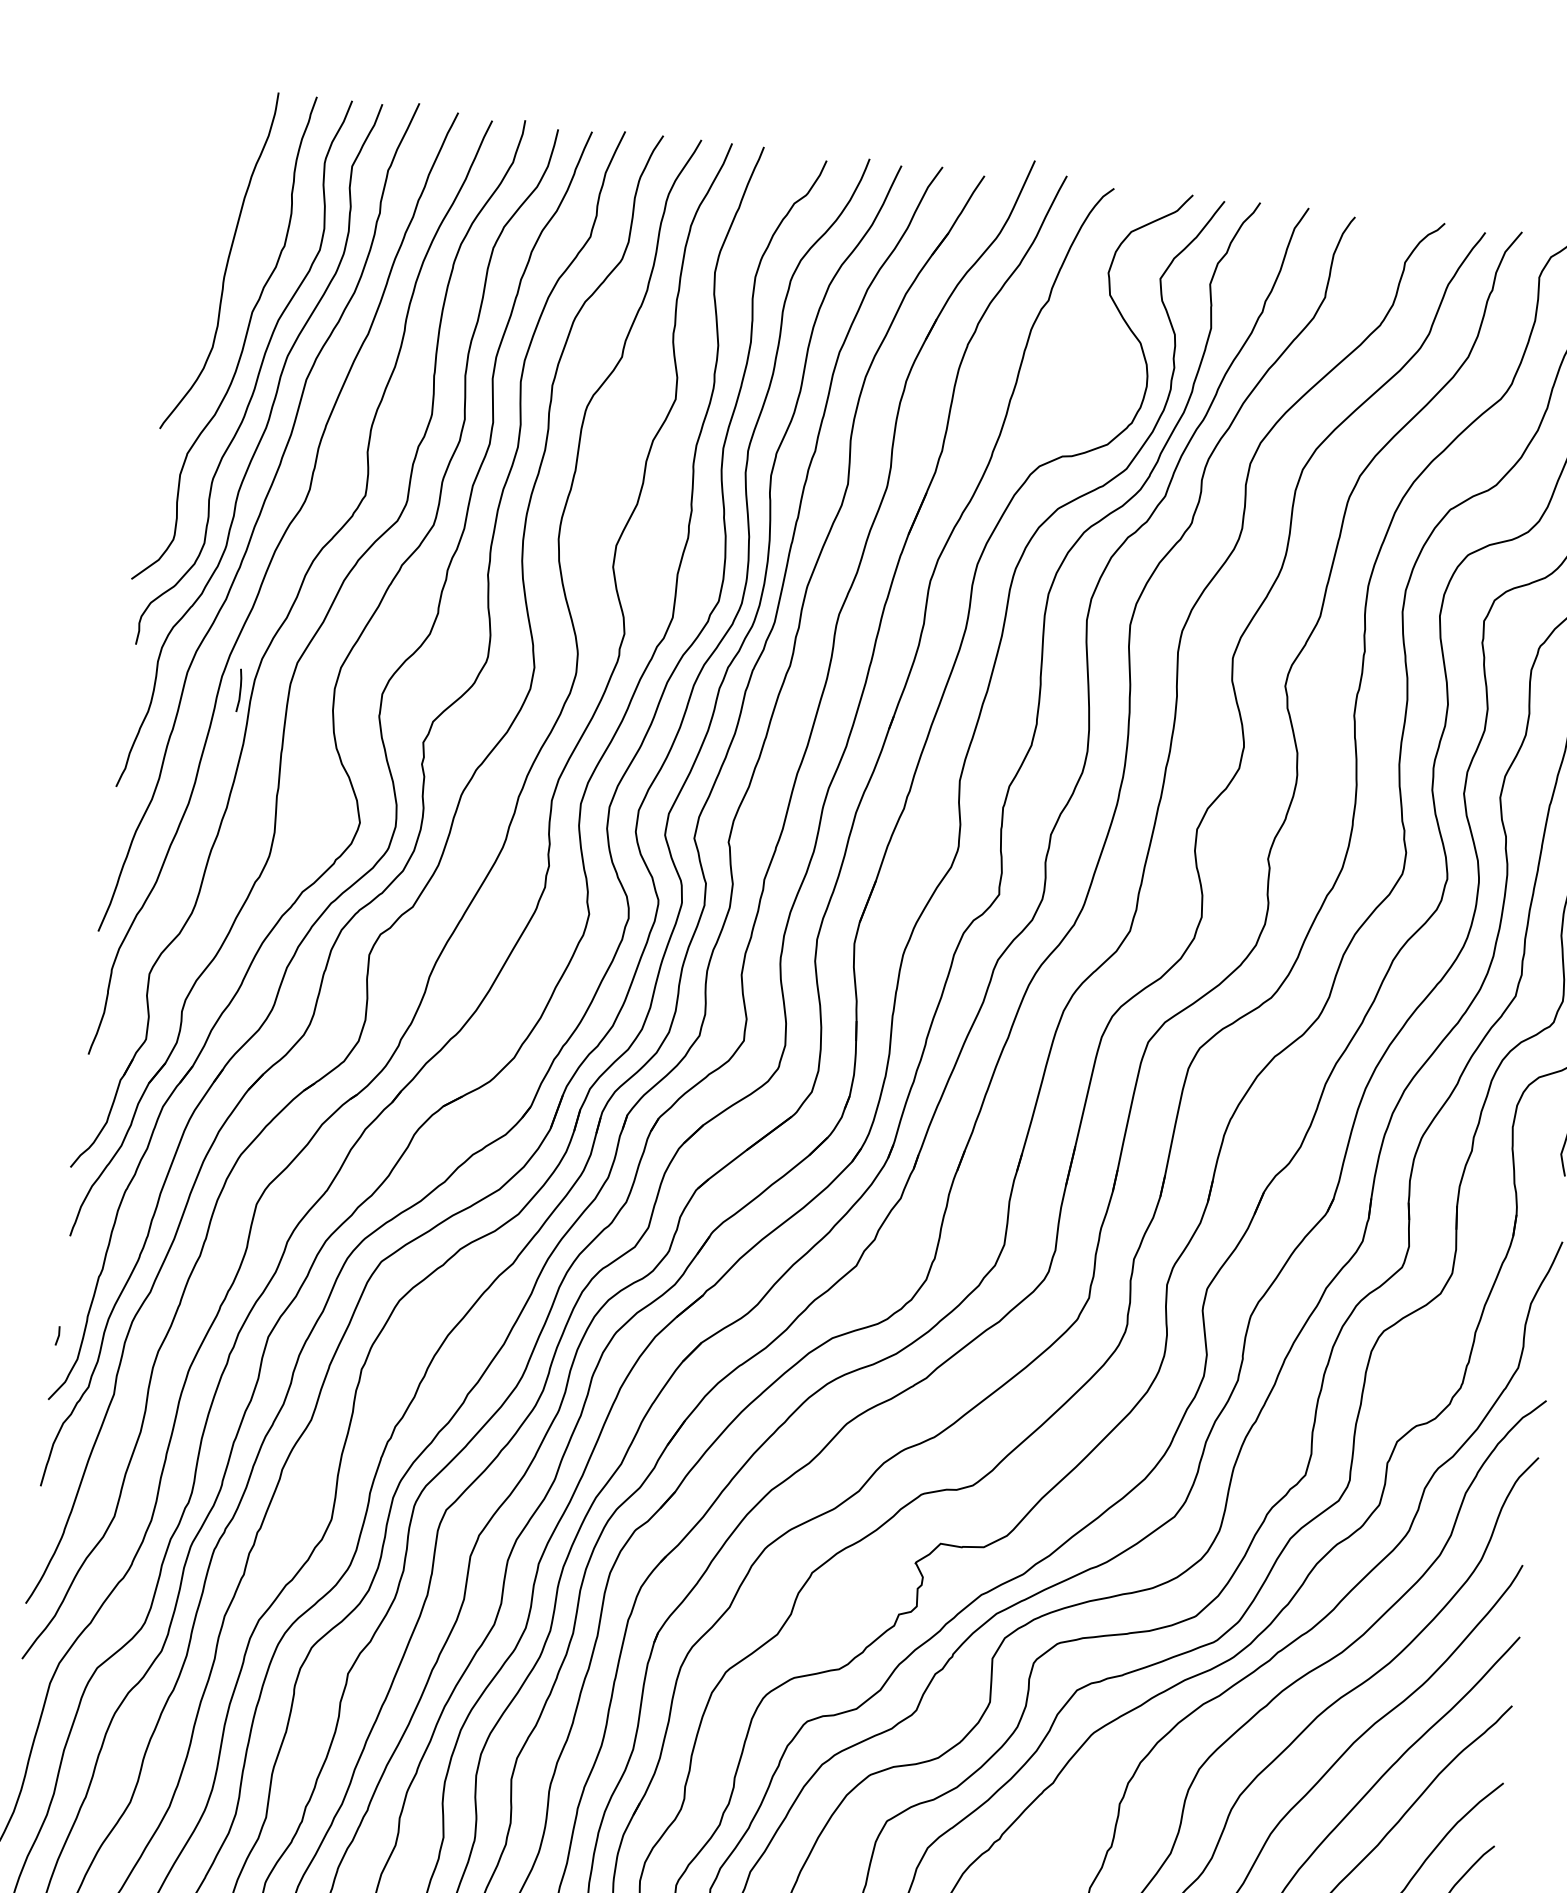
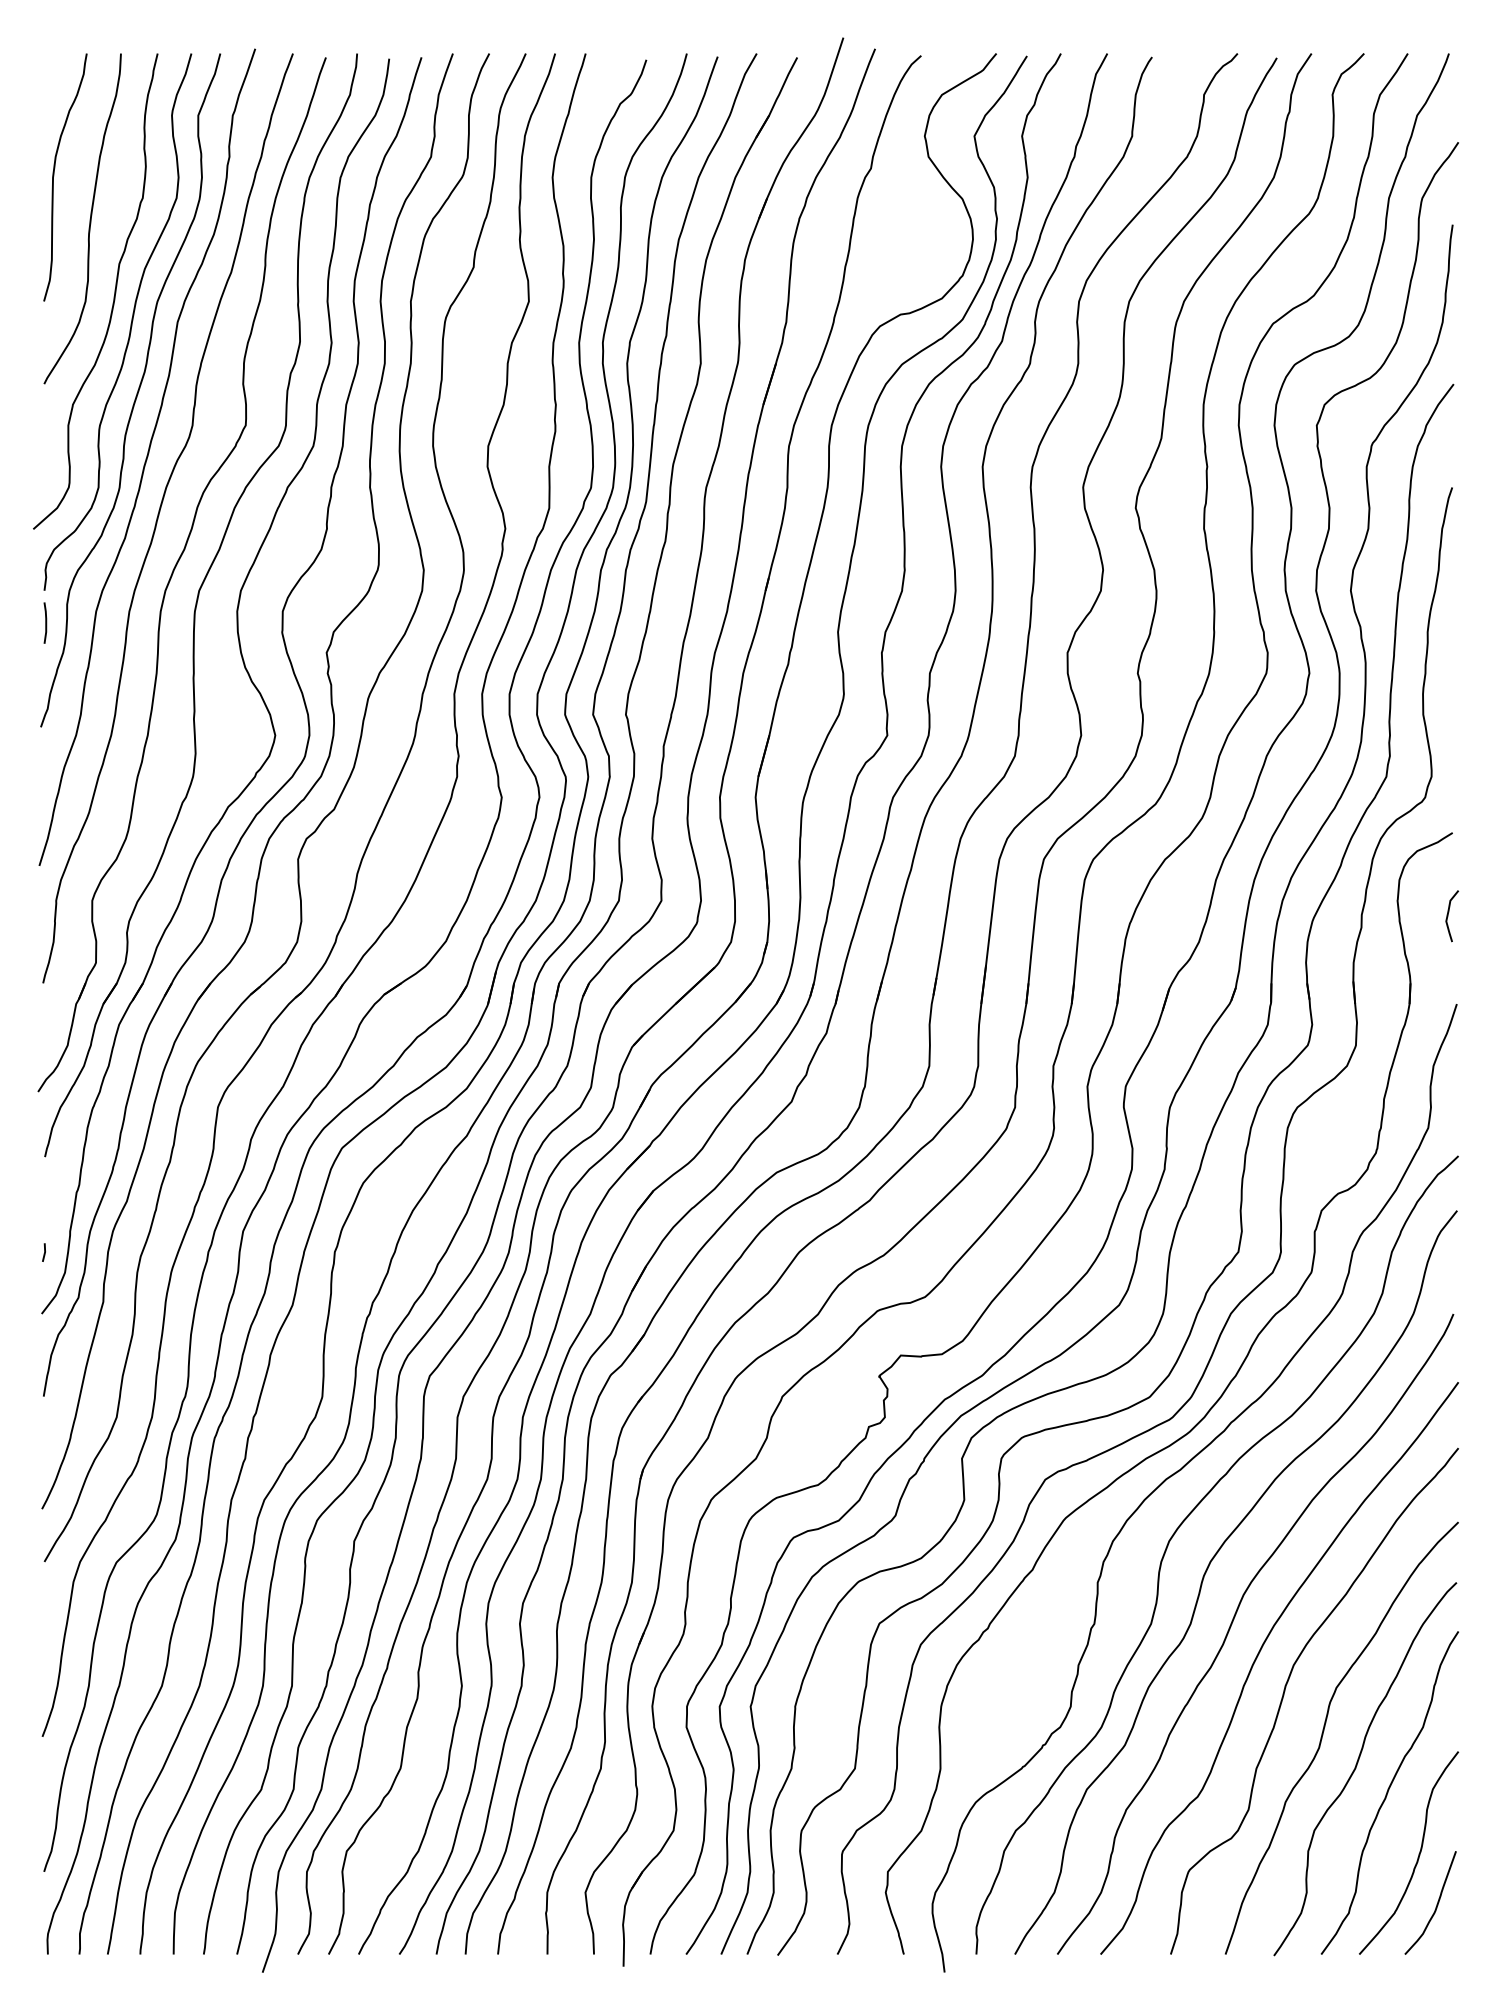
curve: (194, 213) -> (54, 176), added
line: (239, 689) -> (45, 622), moved

